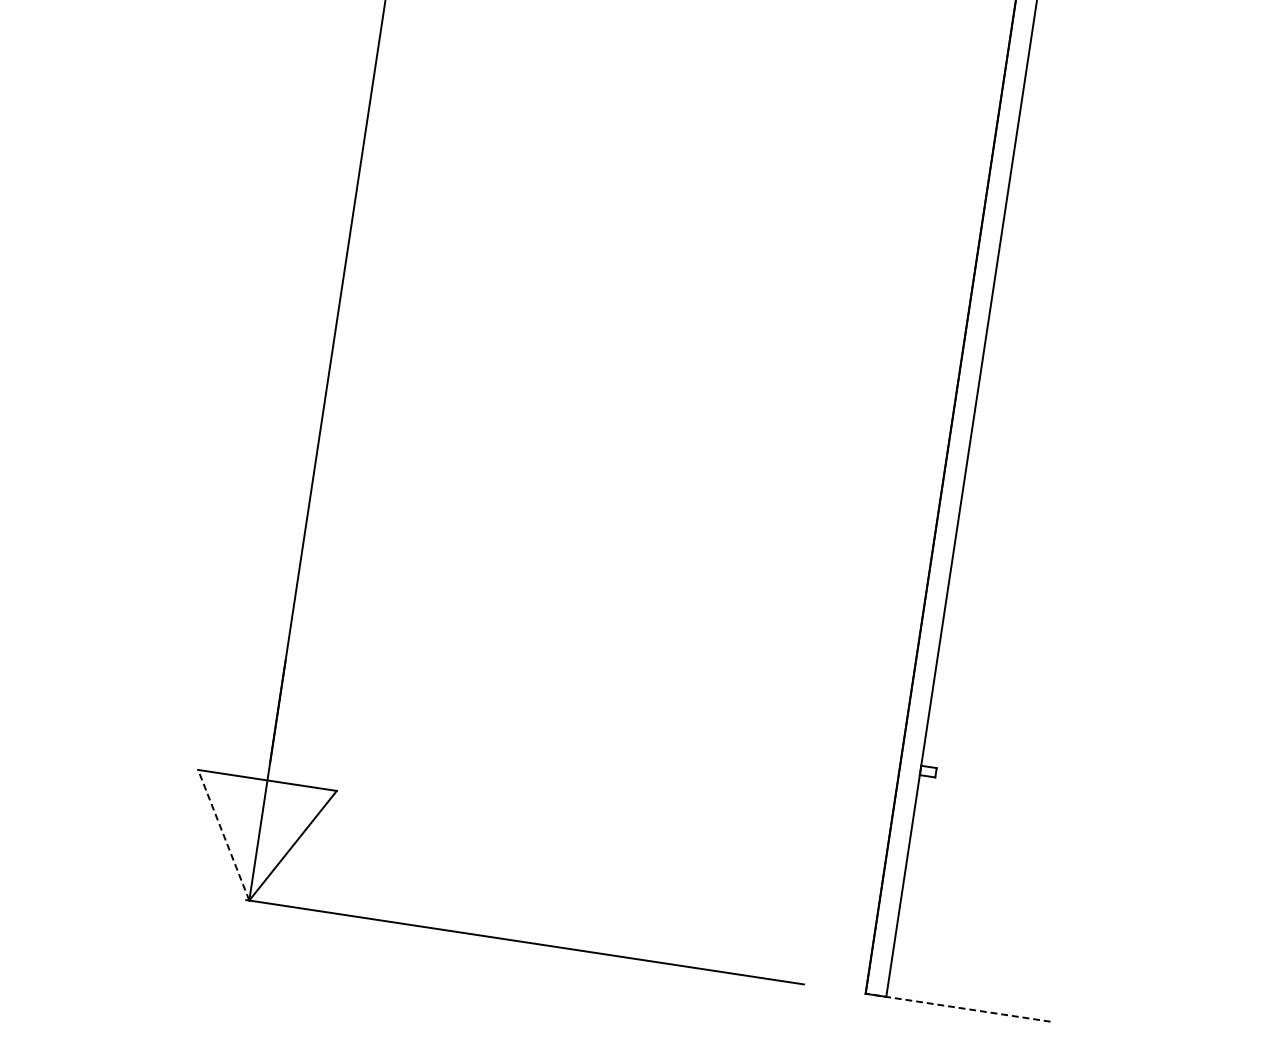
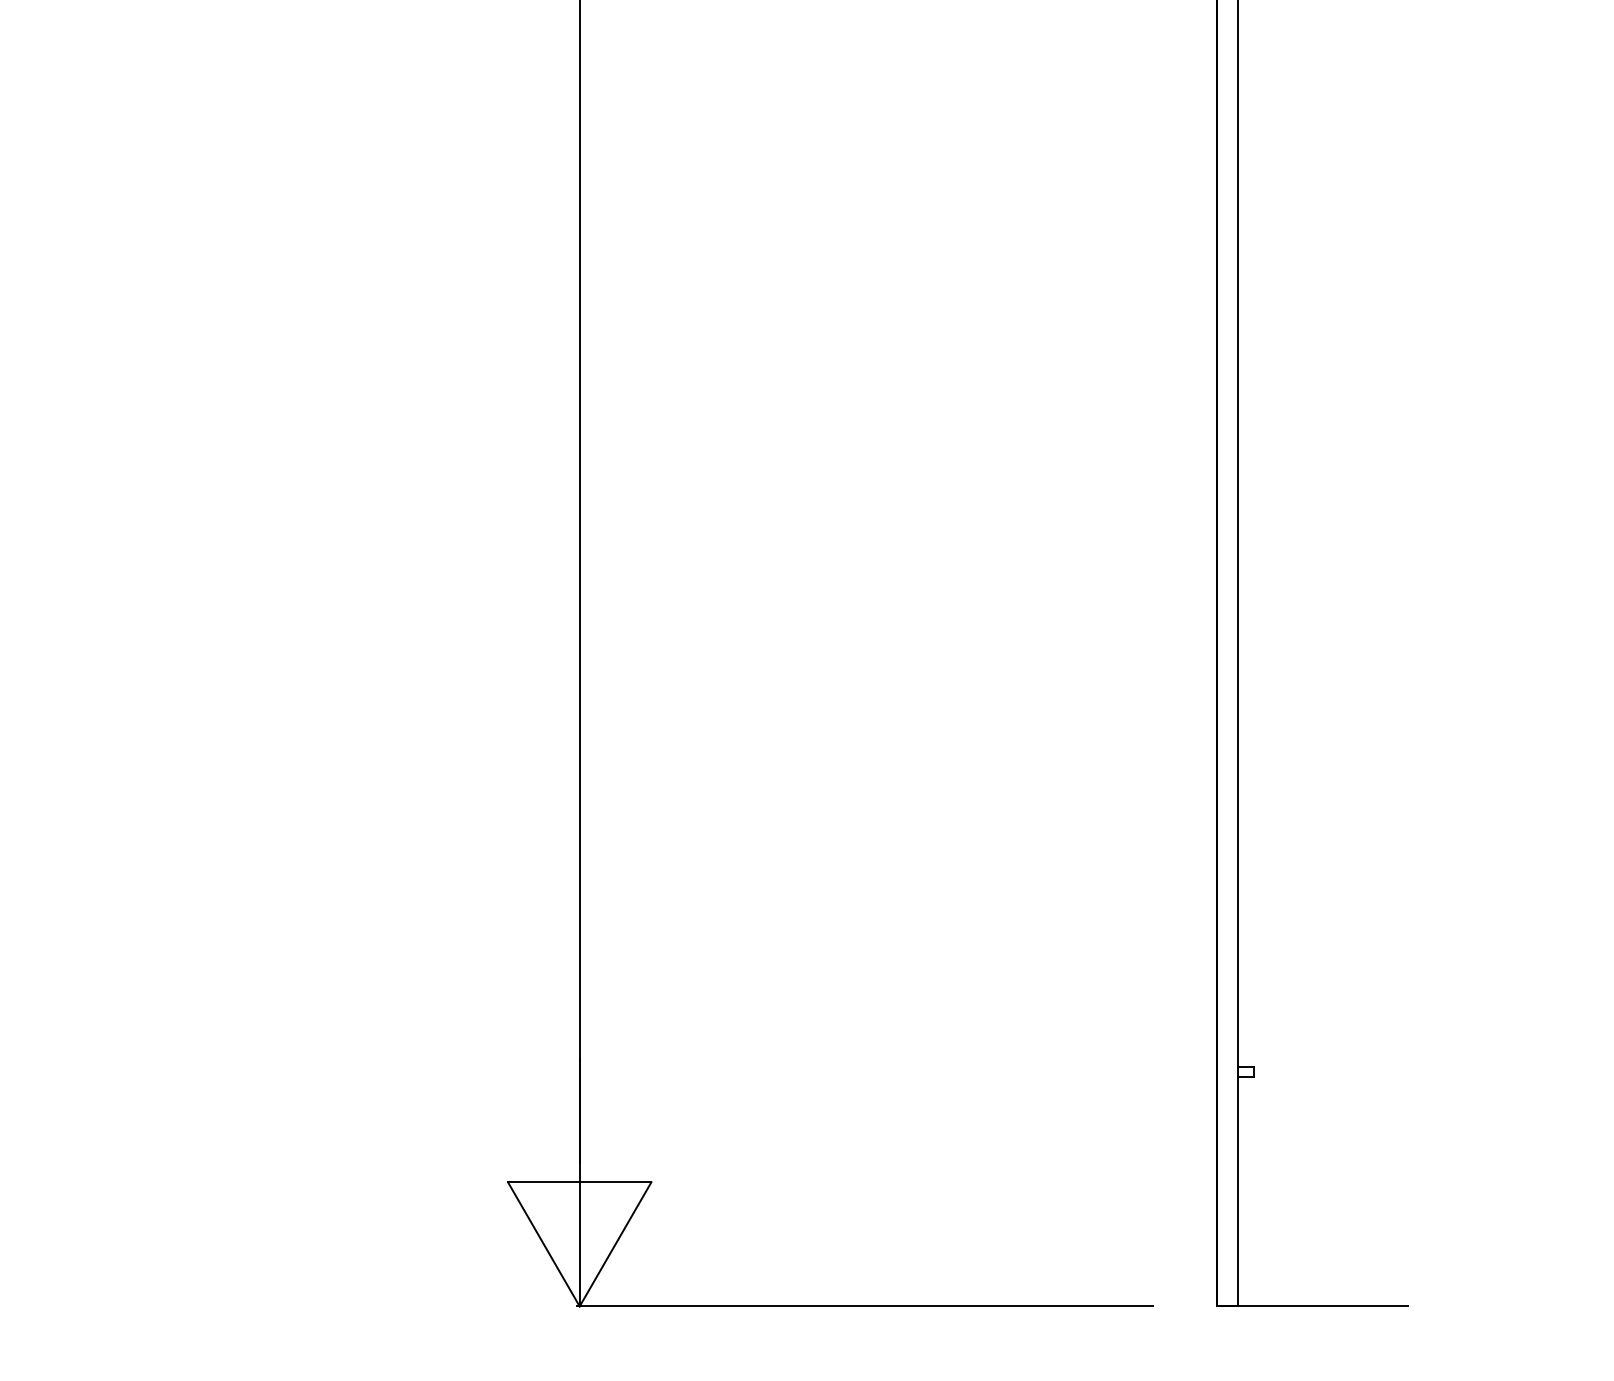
line: (223, 835) -> (543, 1244), dashed -> solid
line: (957, 1007) -> (1312, 1306), dashed -> solid

